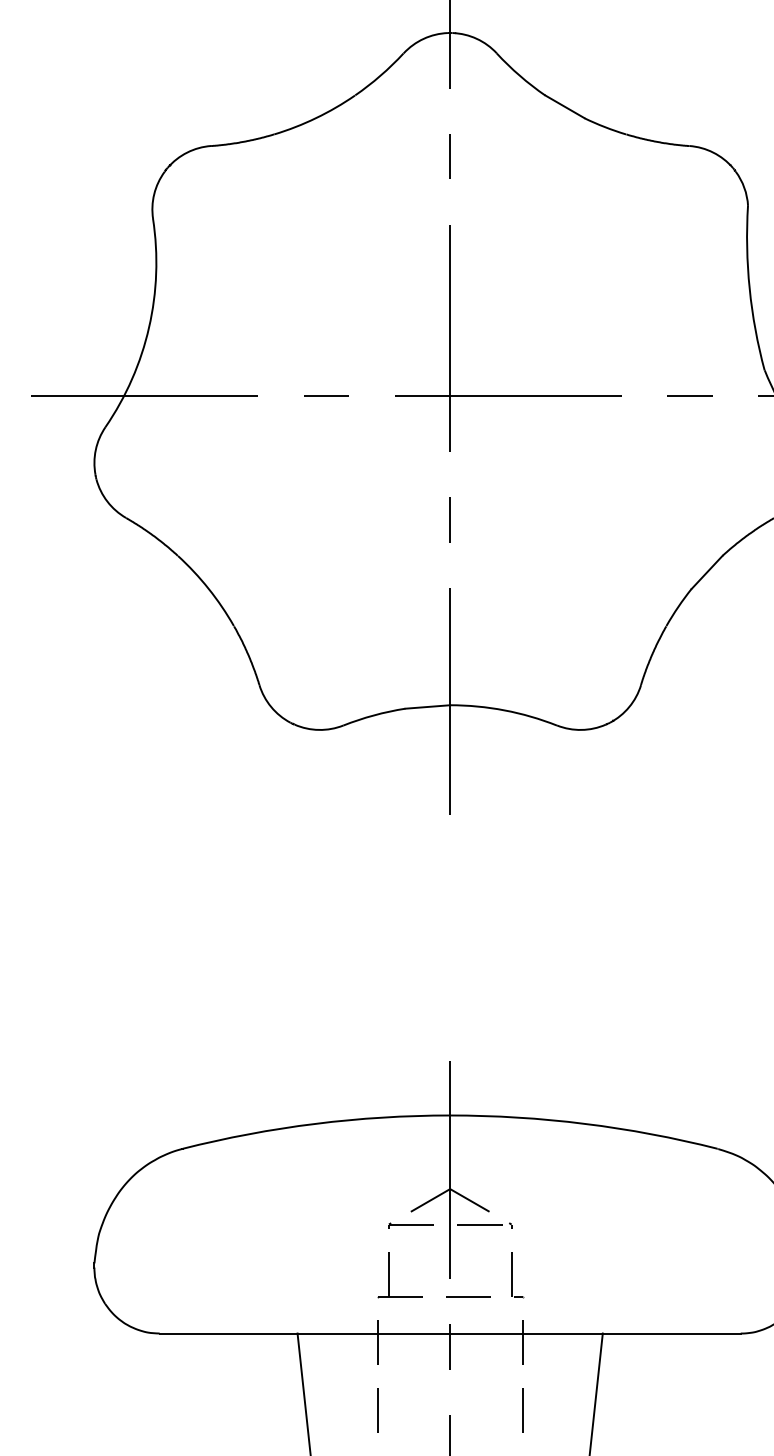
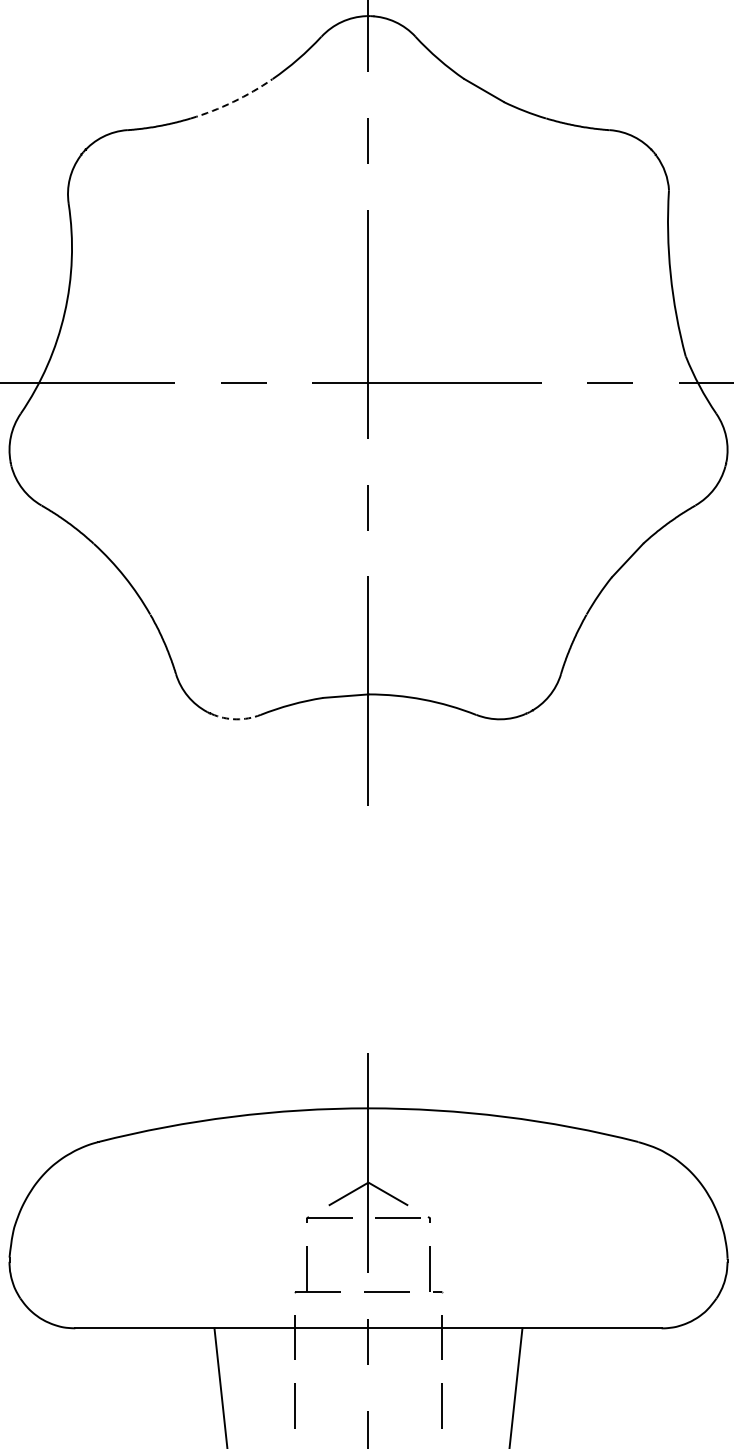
arc: (316, 118) -> (233, 102), solid -> dashed
arc: (319, 729) -> (236, 718), solid -> dashed

